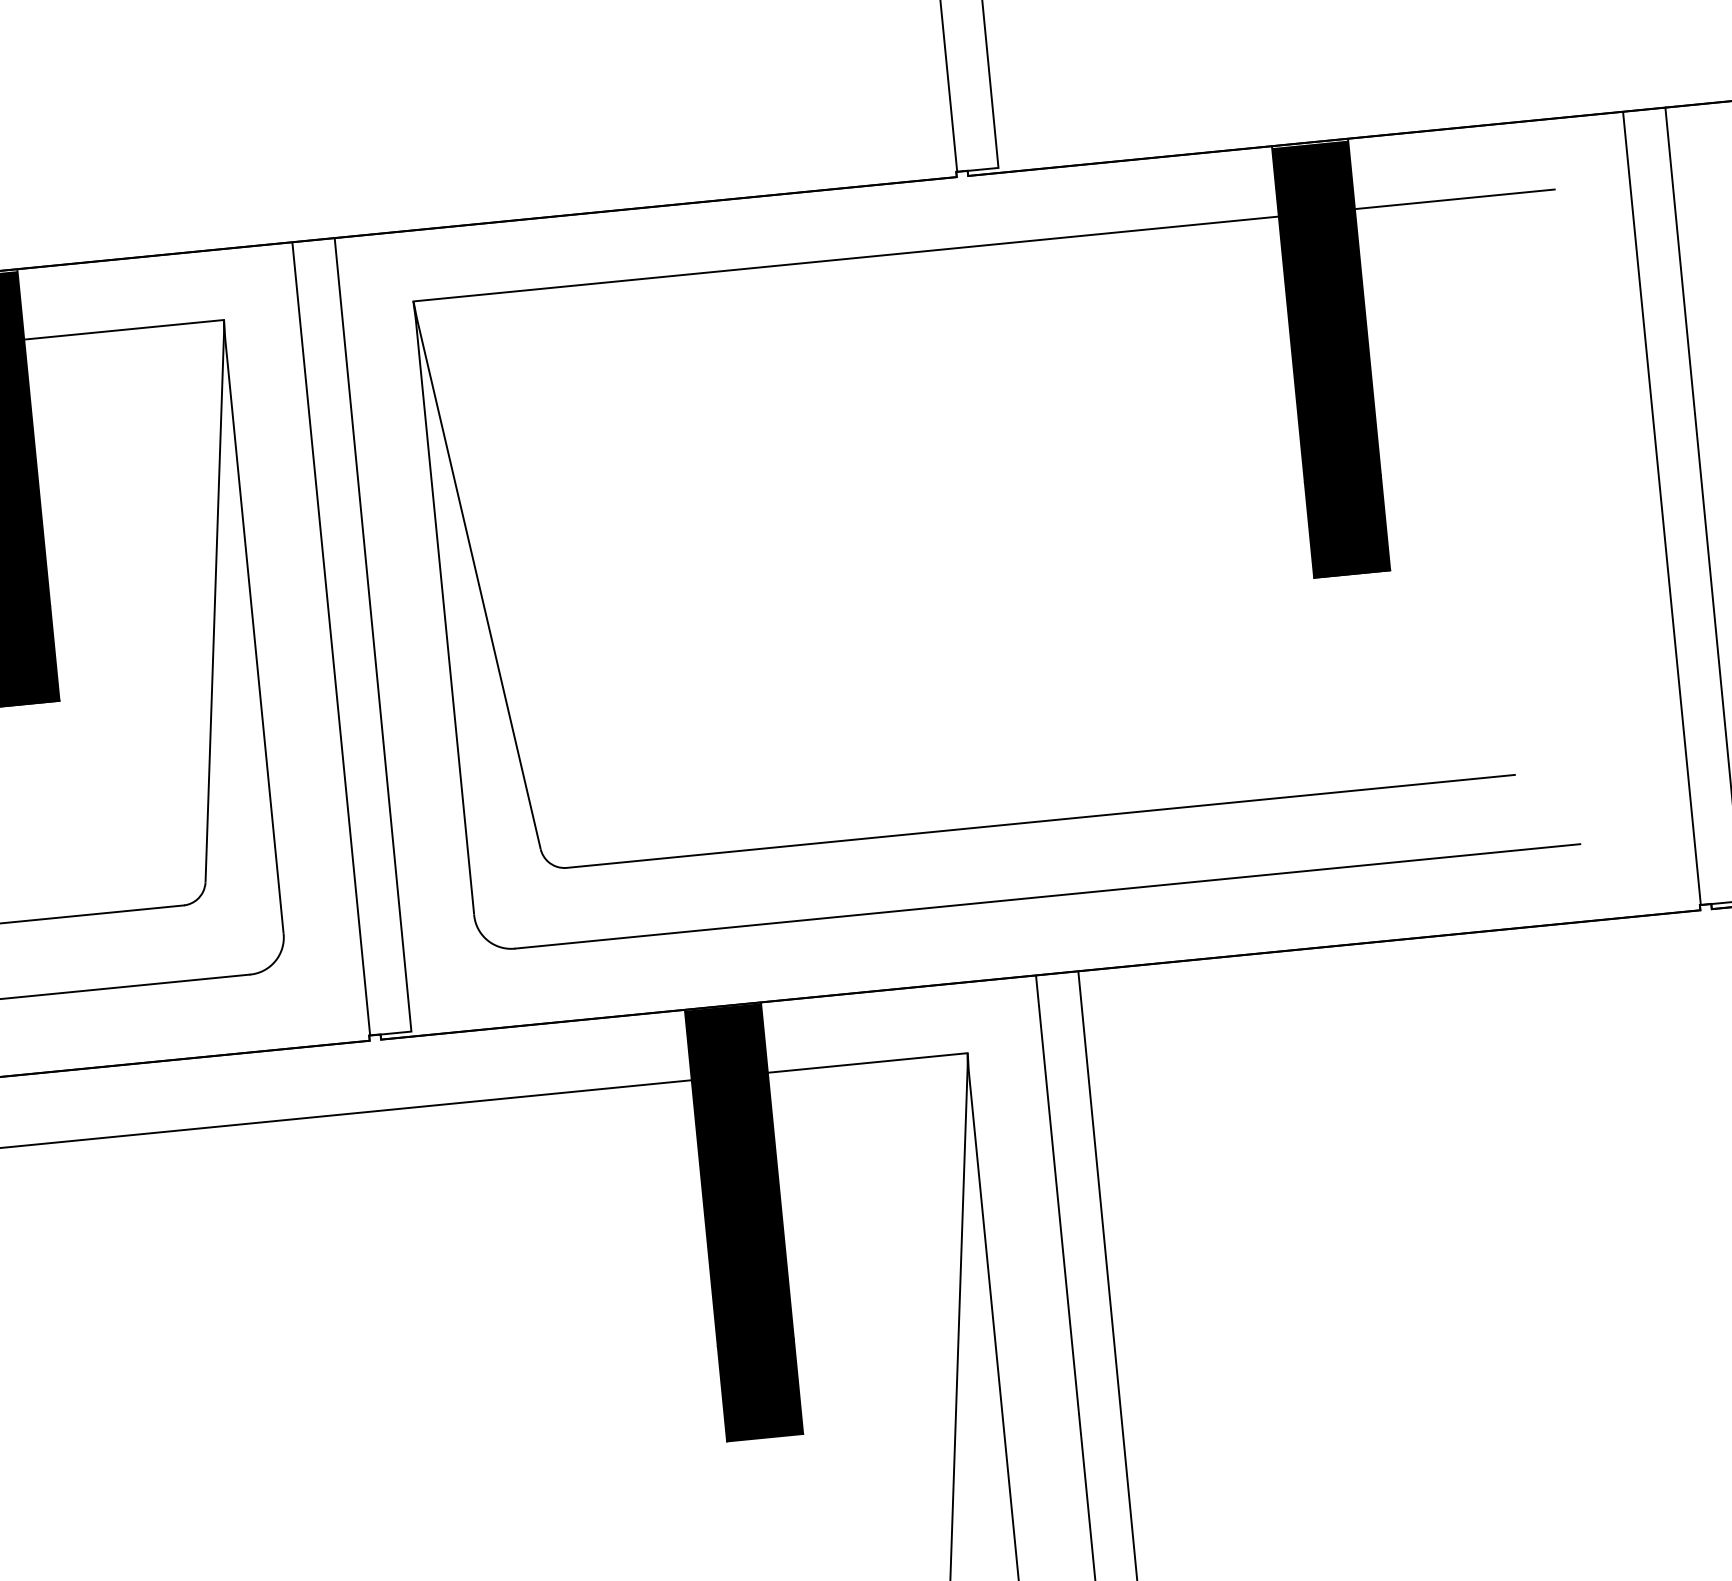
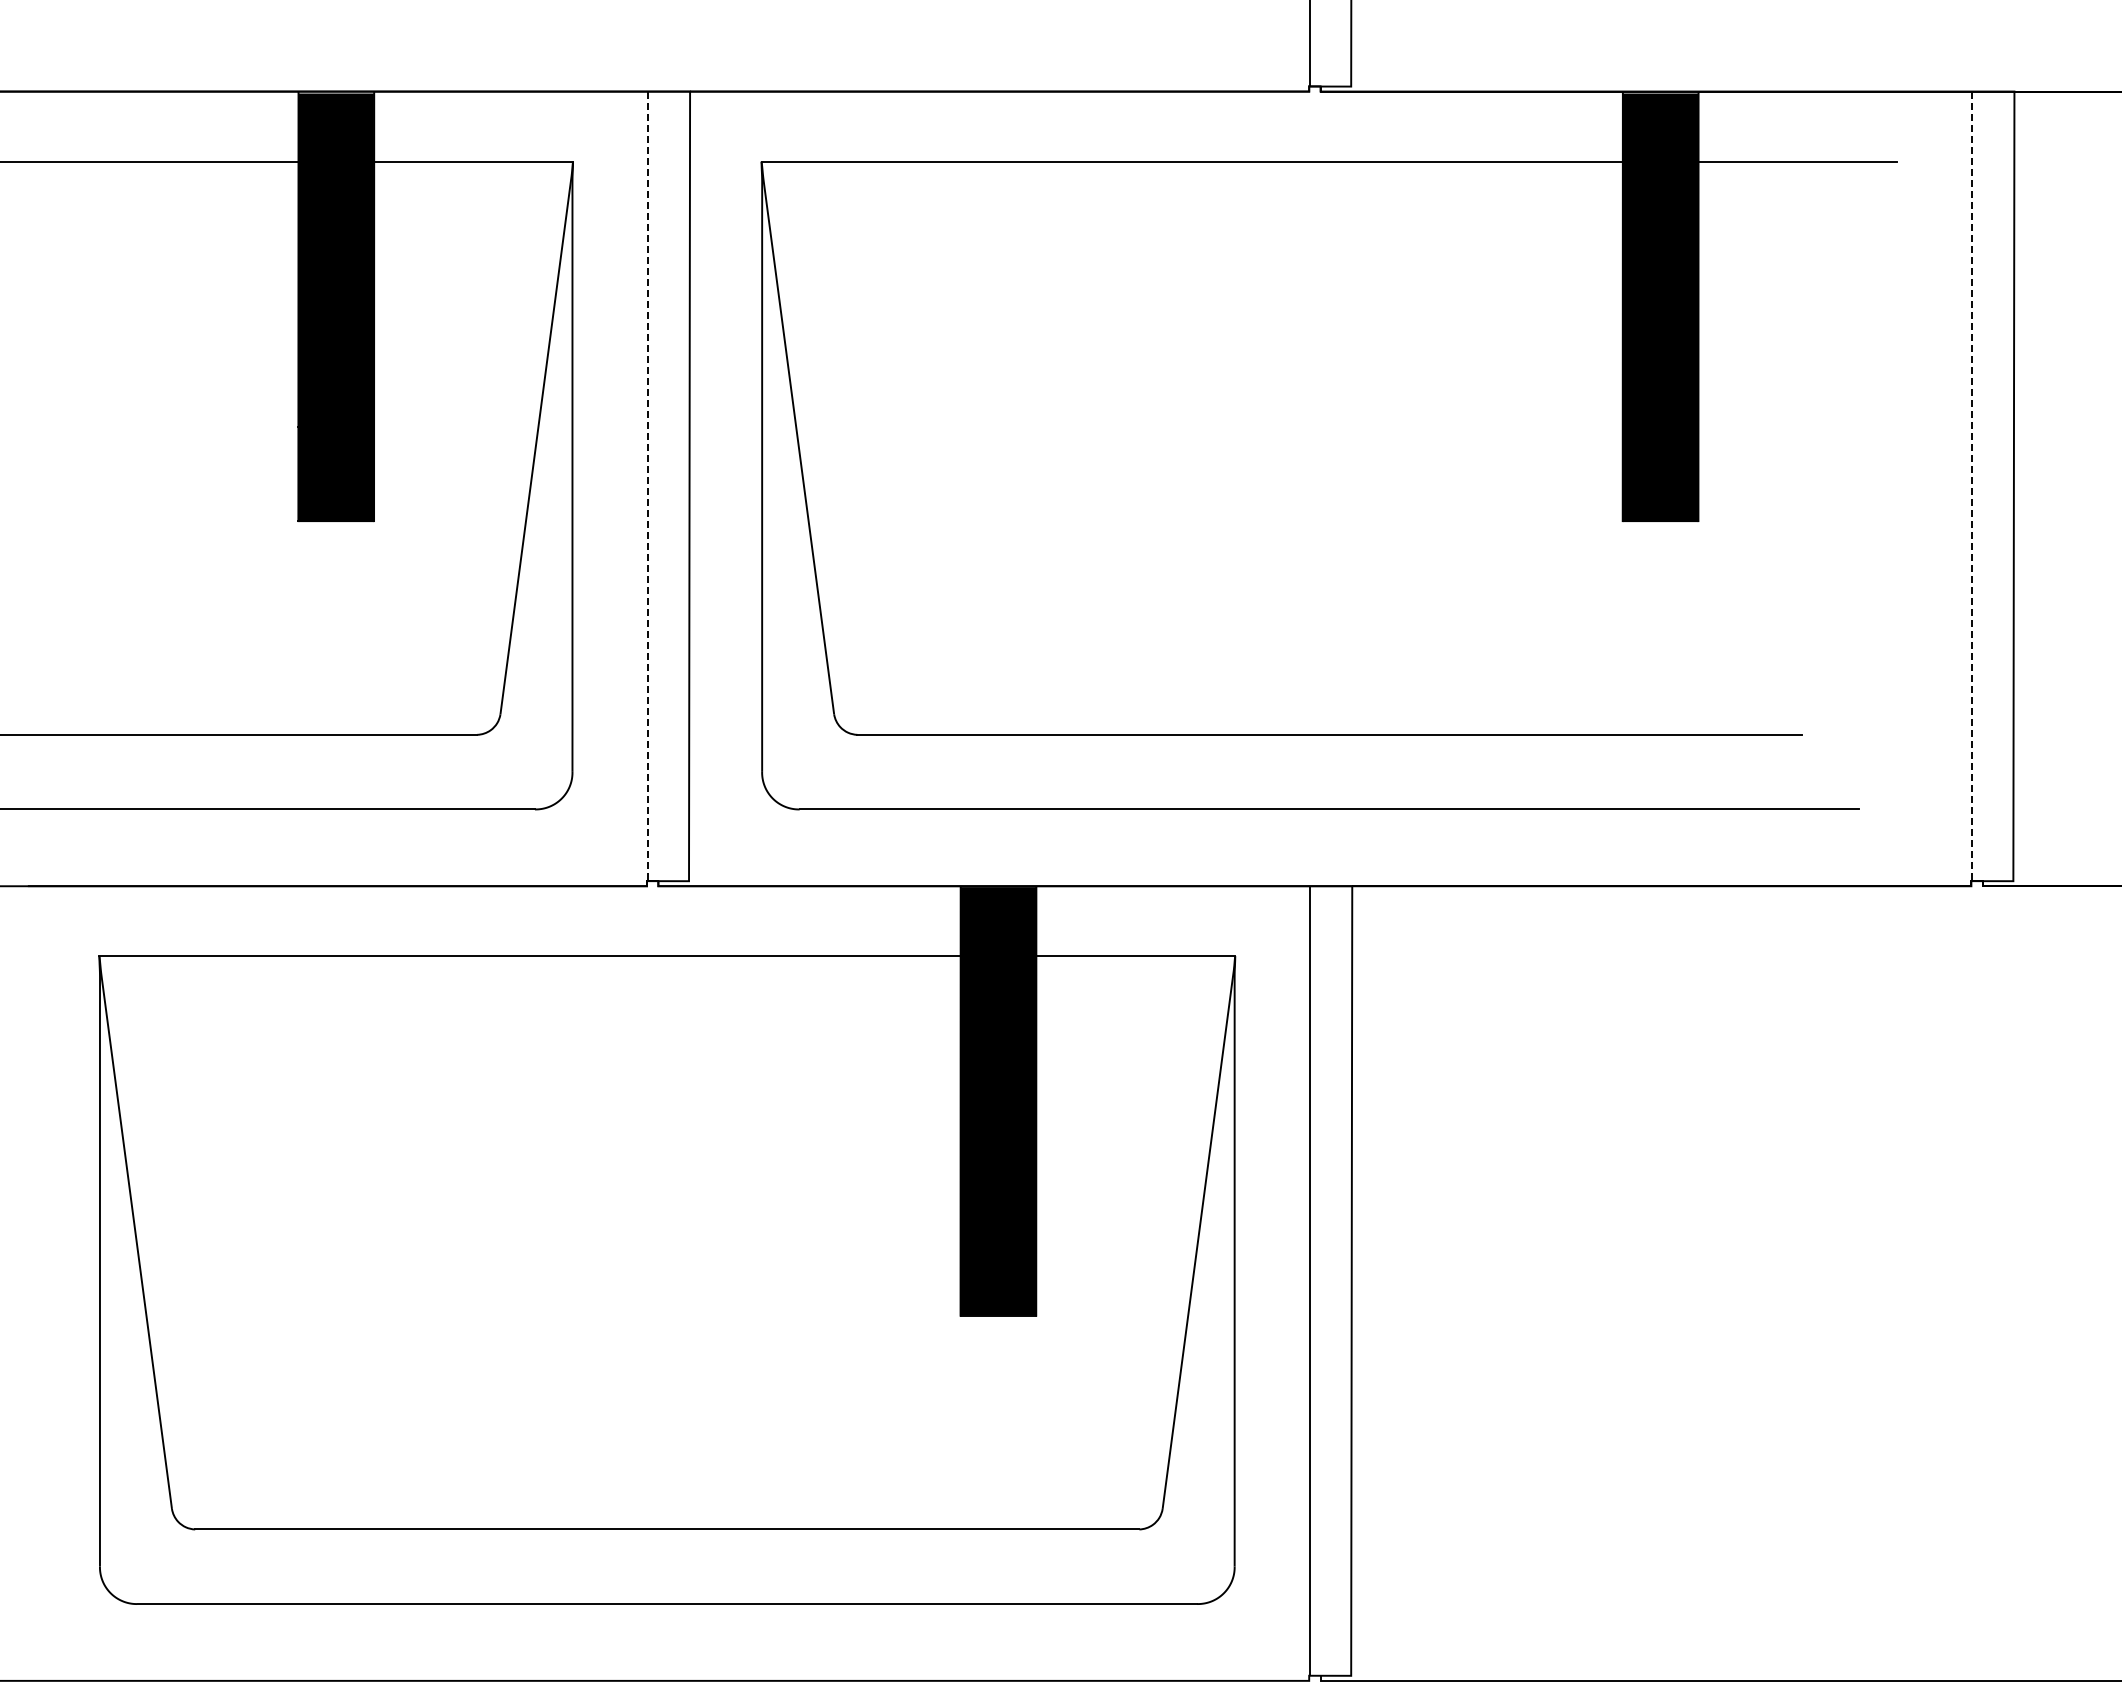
line: (1662, 508) -> (1972, 486), solid -> dashed
line: (330, 639) -> (647, 486), solid -> dashed

